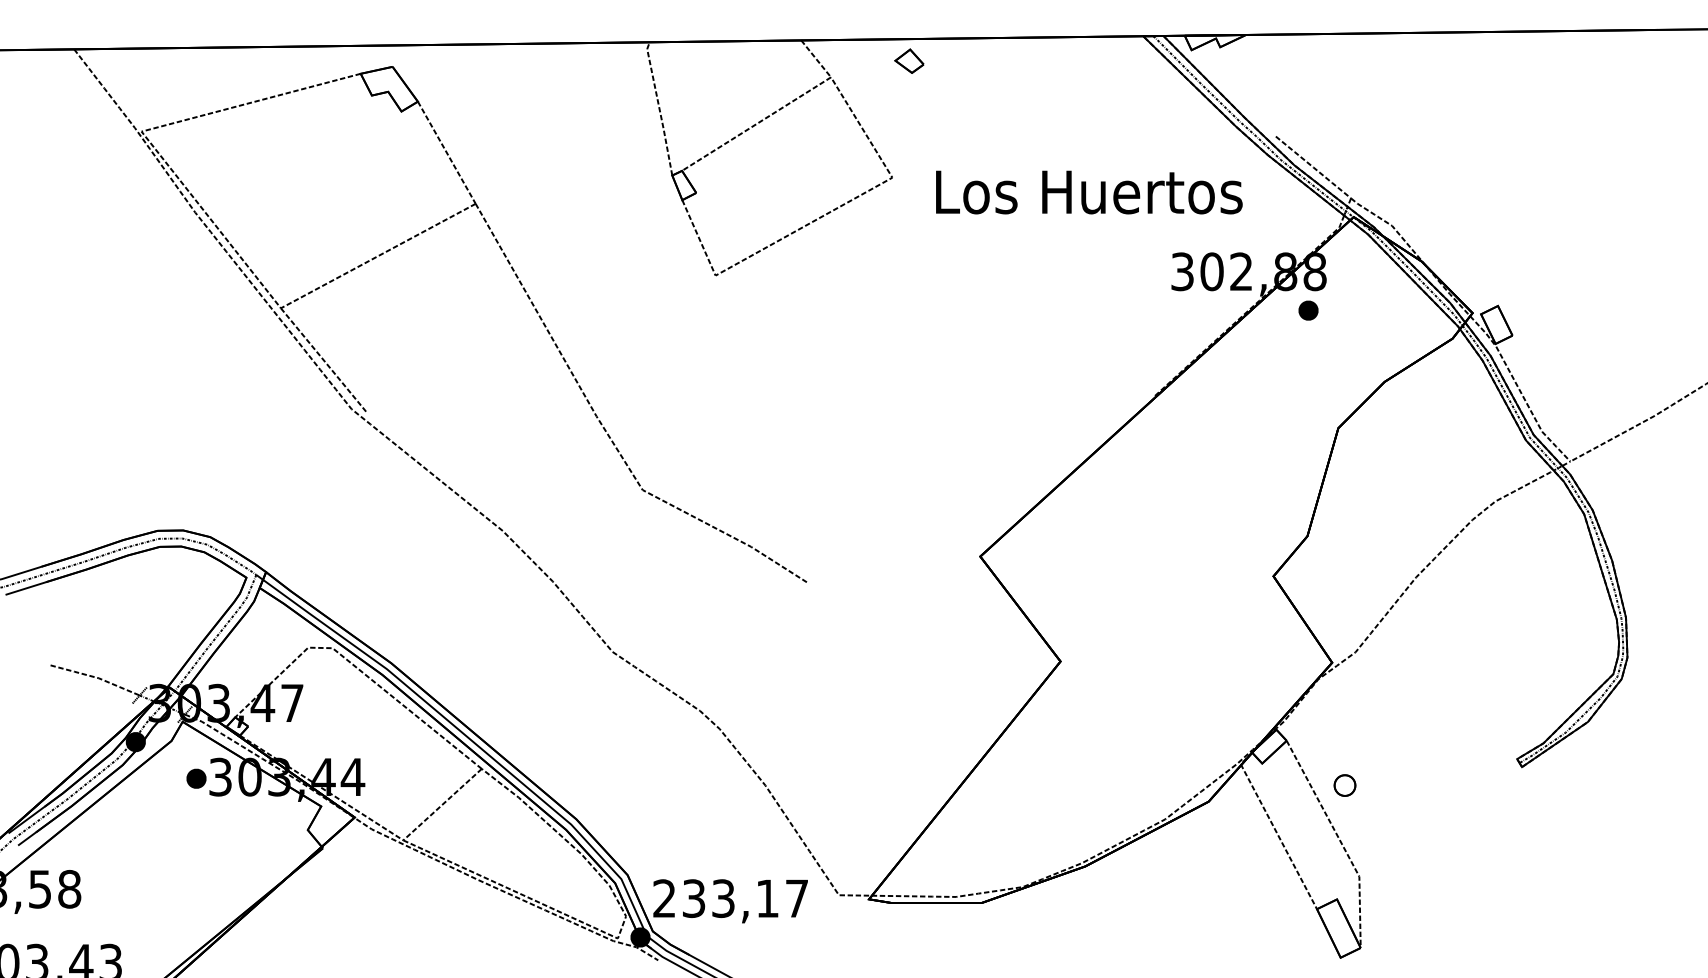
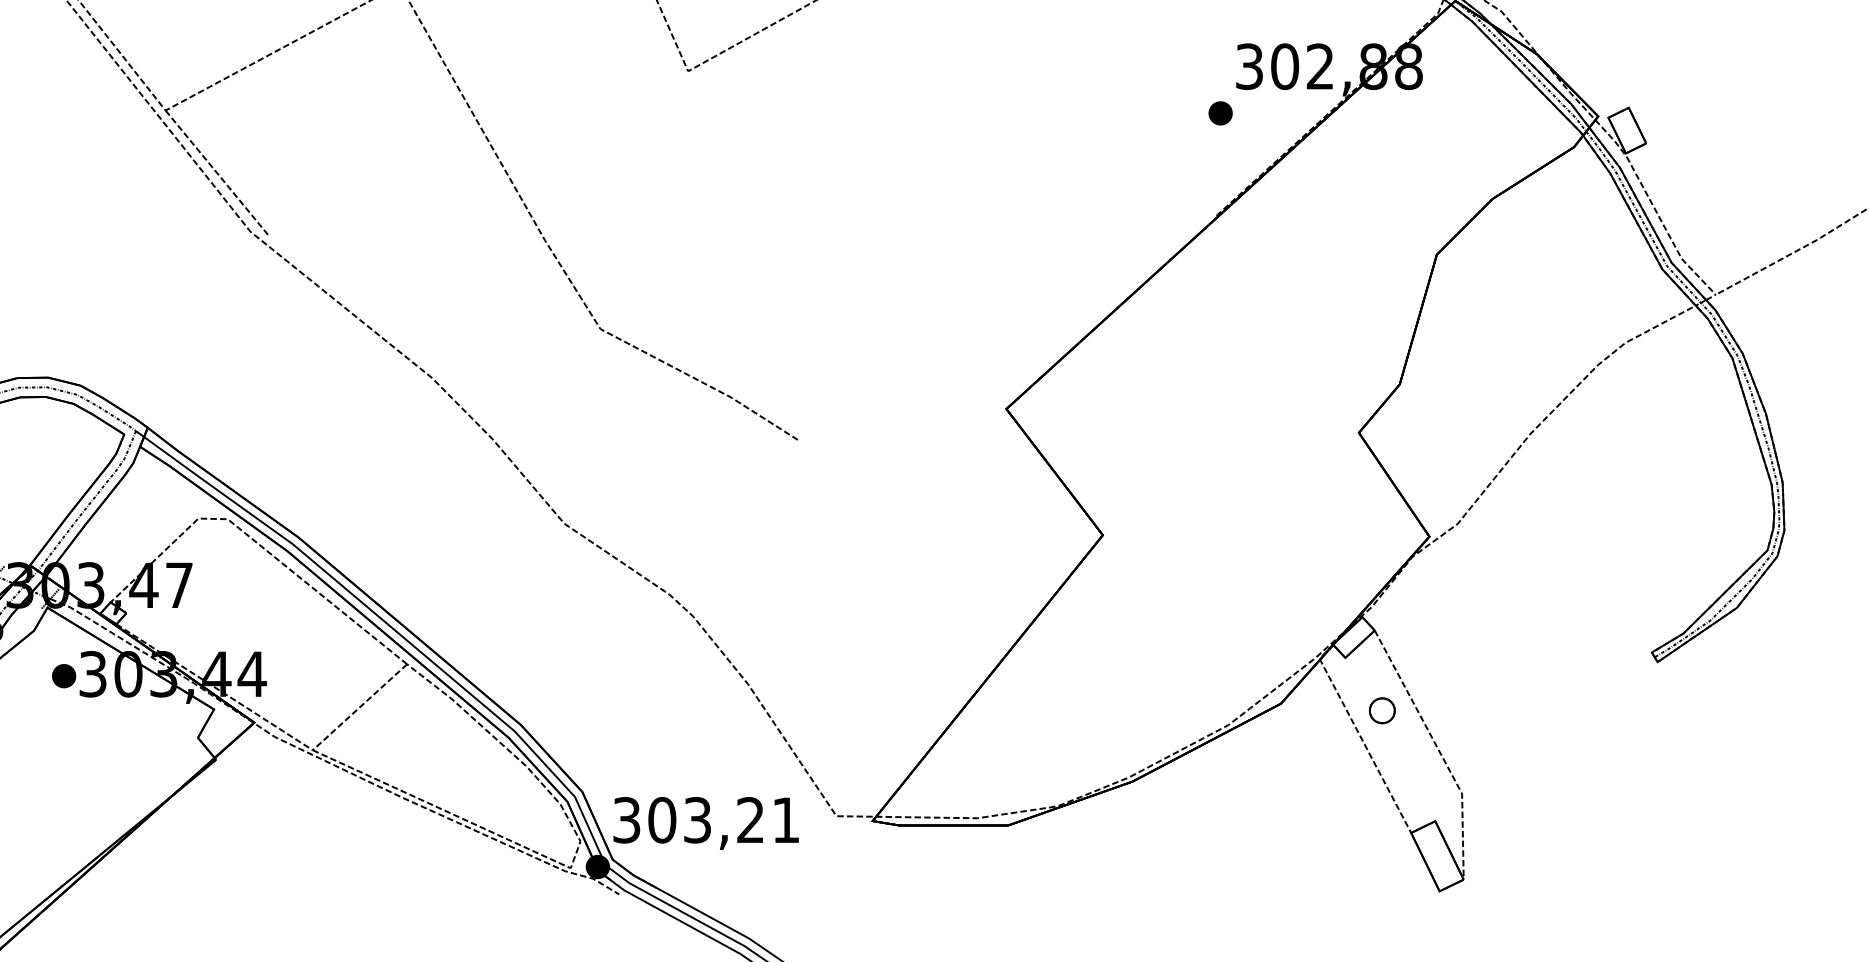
part: (1308, 310) -> (1220, 113), moved
part: (1344, 785) -> (1381, 710), moved
text: (730, 898) -> (706, 820), 233,17 -> 303,21

